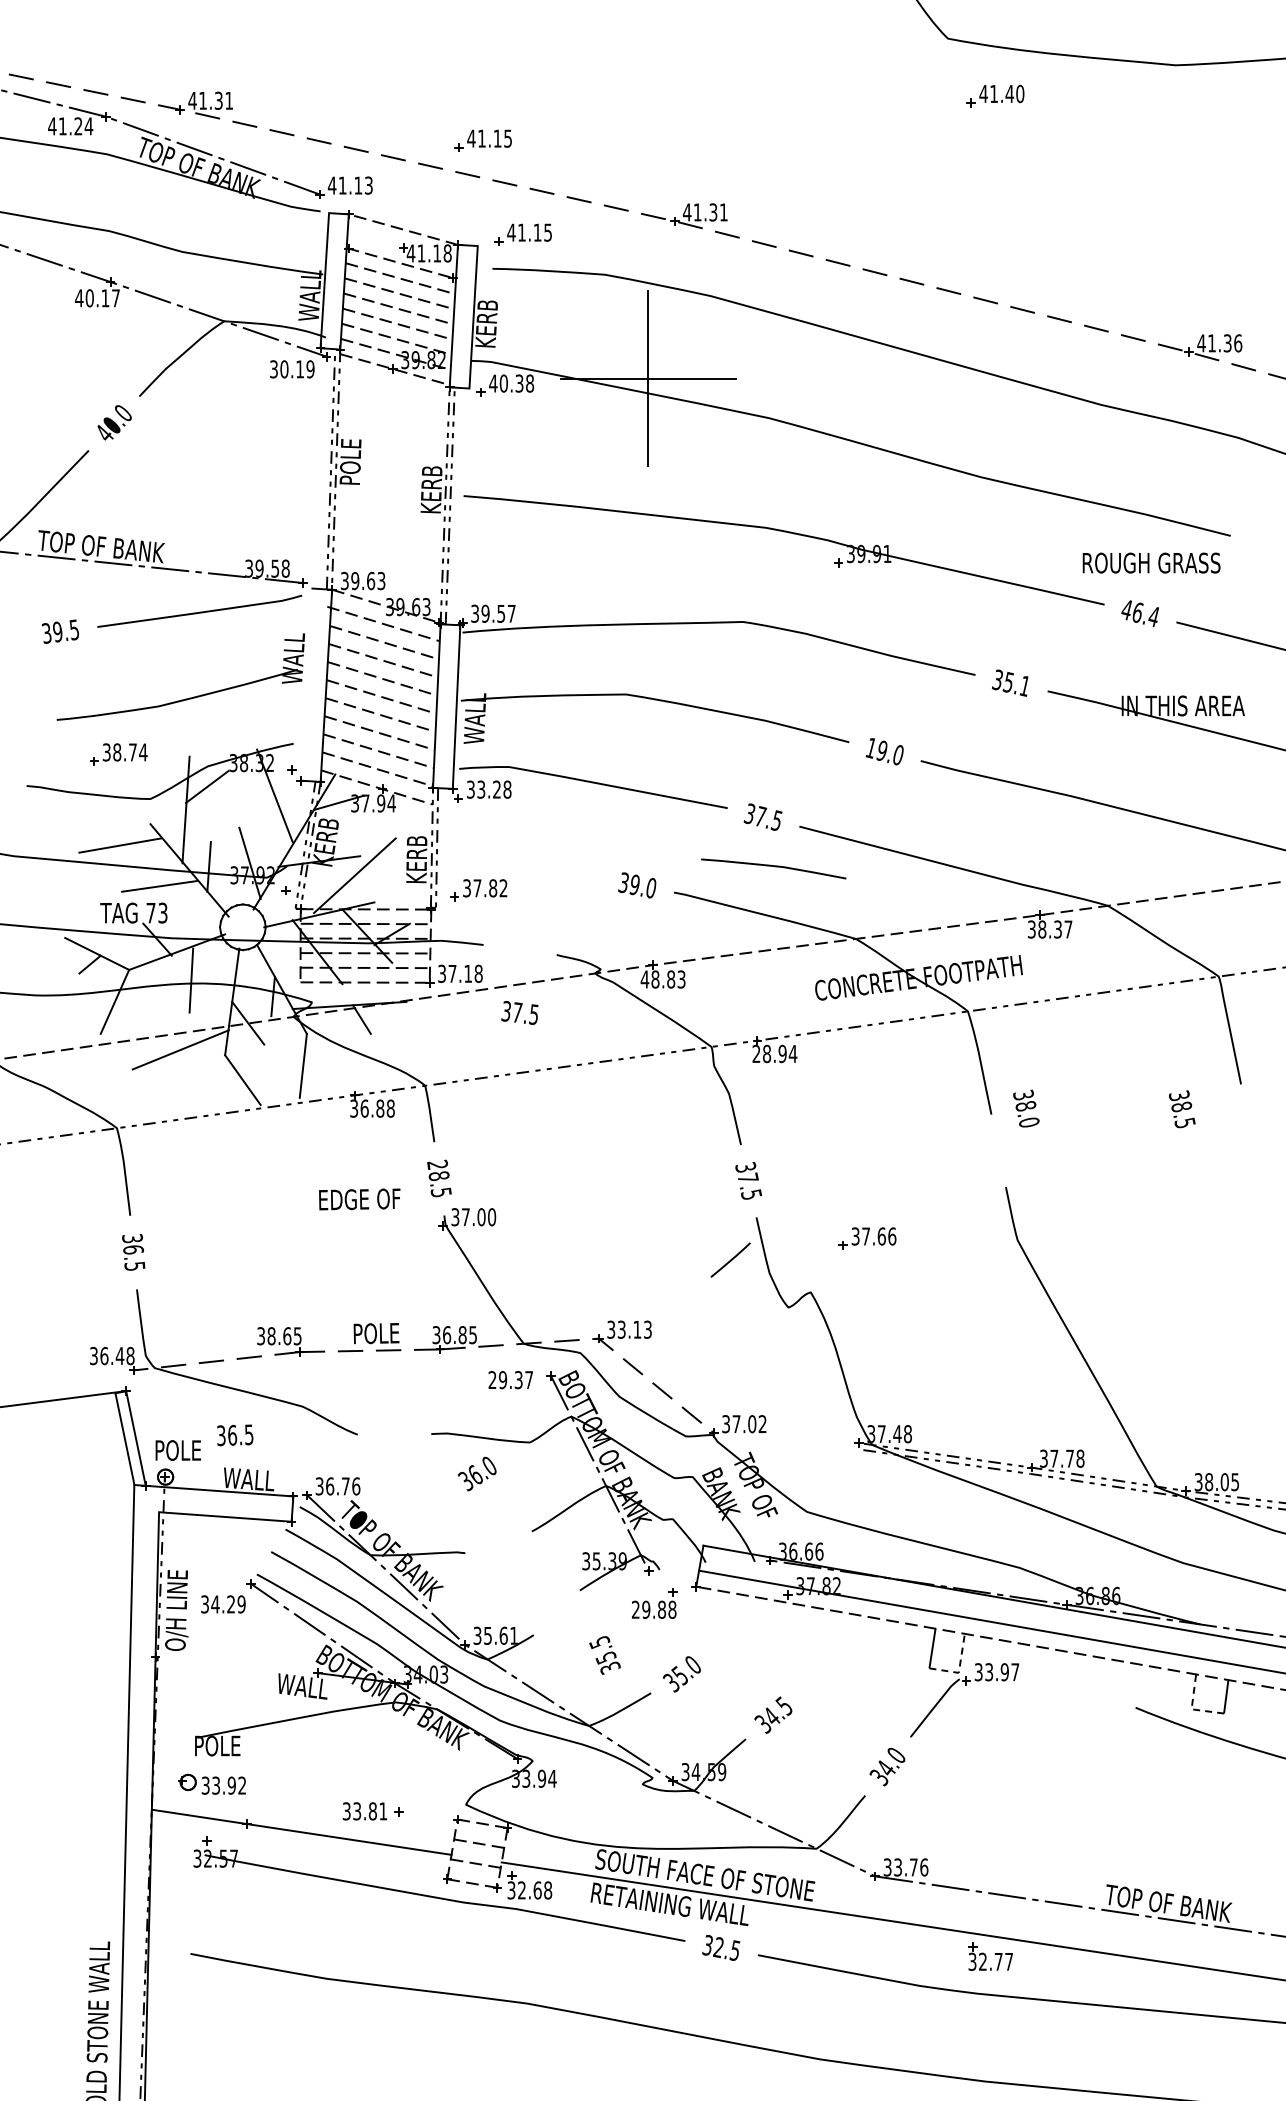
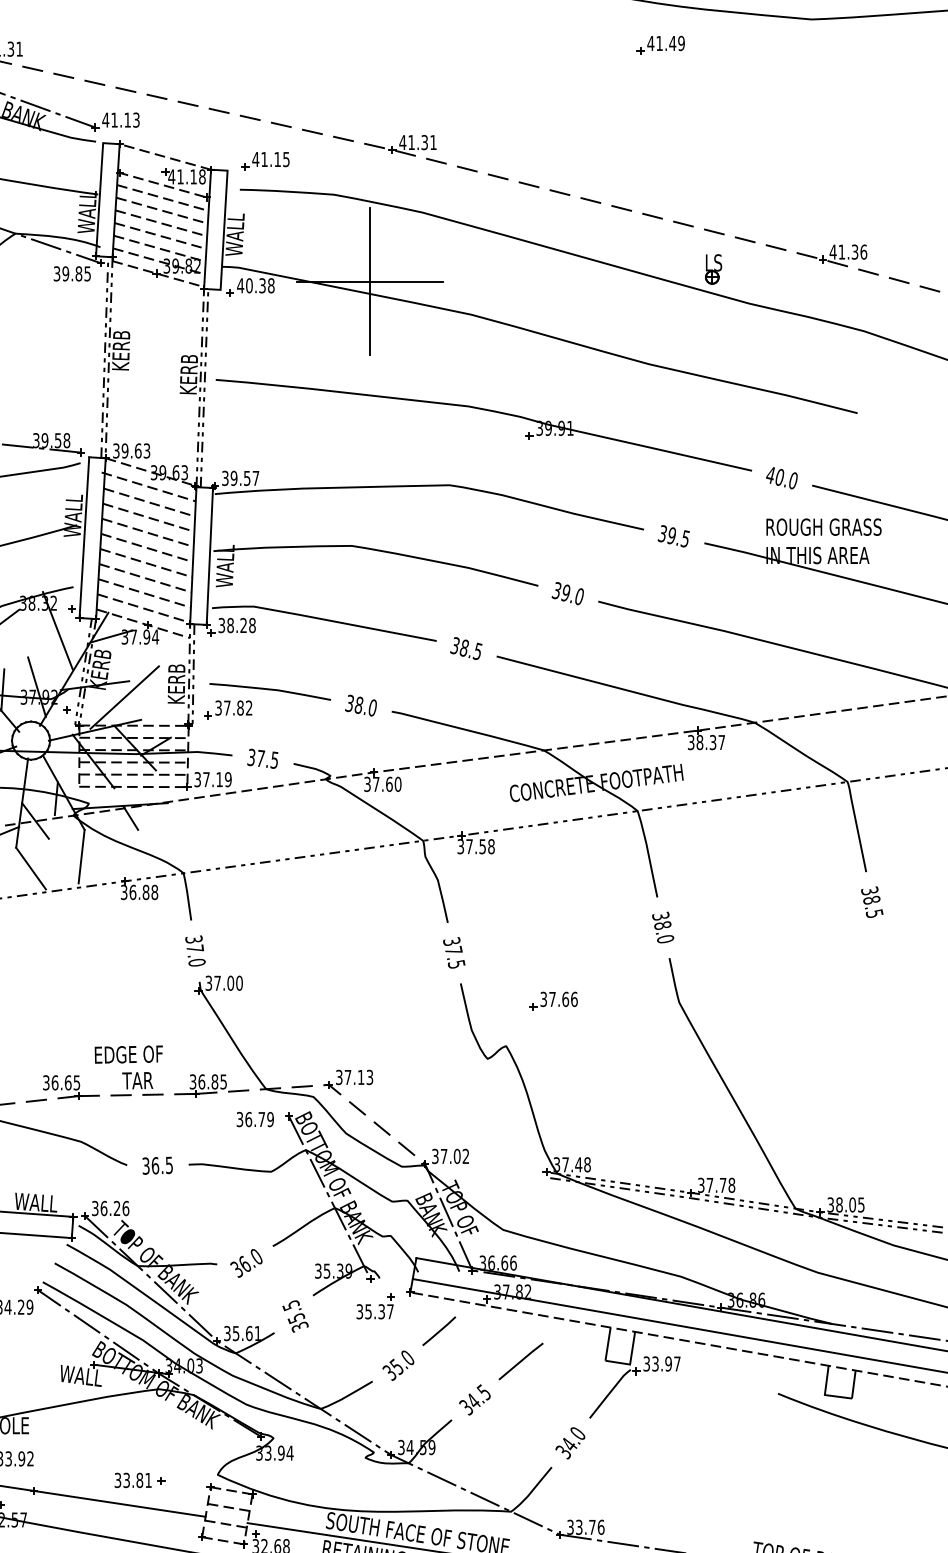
text: (1020, 94) -> (681, 43), 41.40 -> 41.49
part: (482, 140) -> (231, 82), removed
text: (486, 322) -> (234, 234), KERB -> WALL
part: (1058, 363) -> (713, 268), added
text: (297, 369) -> (76, 273), 30.19 -> 39.85
text: (350, 459) -> (121, 349), POLE -> KERB
text: (1151, 562) -> (823, 526), moved
text: (1145, 614) -> (786, 478), 46.4 -> 40.0
line: (306, 684) -> (84, 537), added
text: (1016, 684) -> (678, 537), 35.1 -> 39.5
text: (870, 747) -> (556, 590), 19.0 -> 39.0
text: (481, 789) -> (230, 625), 33.28 -> 38.28
text: (761, 816) -> (464, 647), 37.5 -> 38.5
curve: (774, 867) -> (270, 690), moved
text: (634, 885) -> (358, 705), 39.0 -> 38.0
text: (478, 973) -> (228, 779), 37.18 -> 37.19
text: (662, 979) -> (382, 784), 48.83 -> 37.60
text: (519, 1012) -> (262, 758), moved
text: (774, 1053) -> (475, 846), 28.94 -> 37.58
text: (1026, 1108) -> (663, 927), moved
text: (1182, 1109) -> (872, 902), moved
text: (439, 1178) -> (195, 950), 28.5 -> 37.0
text: (359, 1199) -> (128, 1054), moved
line: (730, 1259) -> (439, 1330), moved
text: (621, 1329) -> (347, 1077), 33.13 -> 37.13
text: (375, 1333) -> (142, 1080), POLE -> TAR
text: (271, 1336) -> (54, 1083), 38.65 -> 36.65
text: (510, 1380) -> (254, 1119), 29.37 -> 36.79
text: (235, 1435) -> (157, 1165), moved
text: (476, 1473) -> (245, 1262), moved
text: (345, 1486) -> (116, 1208), 36.76 -> 36.26
line: (741, 1496) -> (448, 1216), added
text: (654, 1609) -> (375, 1311), 29.88 -> 35.37
text: (604, 1655) -> (295, 1316), moved
line: (959, 1668) -> (630, 1360), dashed -> solid
line: (828, 1669) -> (521, 1361), added
line: (1191, 1708) -> (824, 1394), dashed -> solid

